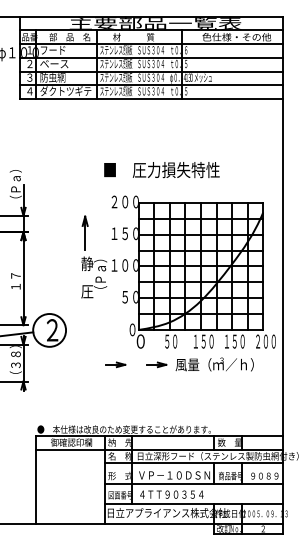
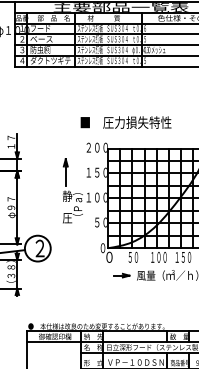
text: (15, 186) -> (11, 135), （Ｐａ） -> １７
text: (16, 277) -> (11, 207), １７ -> φ９７
text: (203, 341) -> (158, 257), １５０ -> １００
part: (115, 364) -> (89, 275), removed

